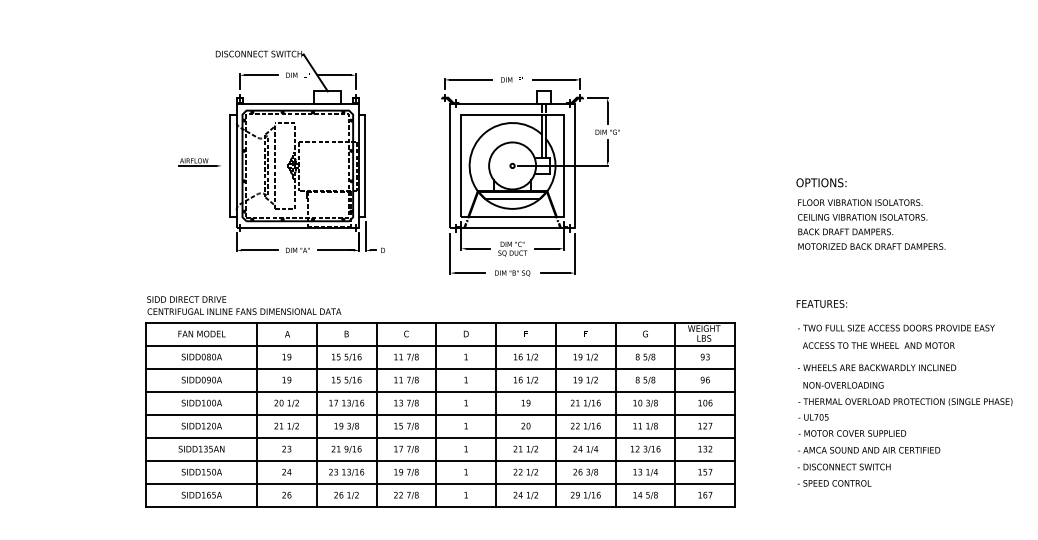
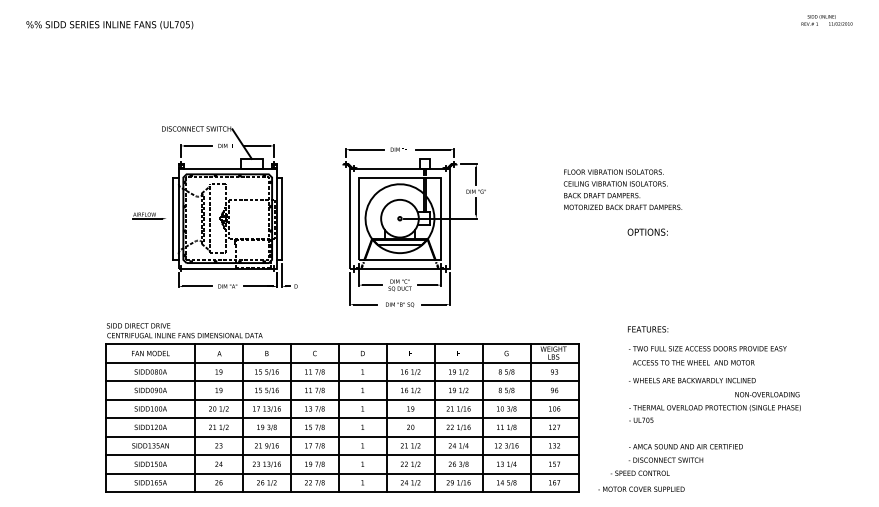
text: (871, 224) -> (622, 189), moved
text: (843, 385) -> (767, 394), moved
text: (852, 432) -> (641, 488), moved
text: (834, 482) -> (640, 472), moved

